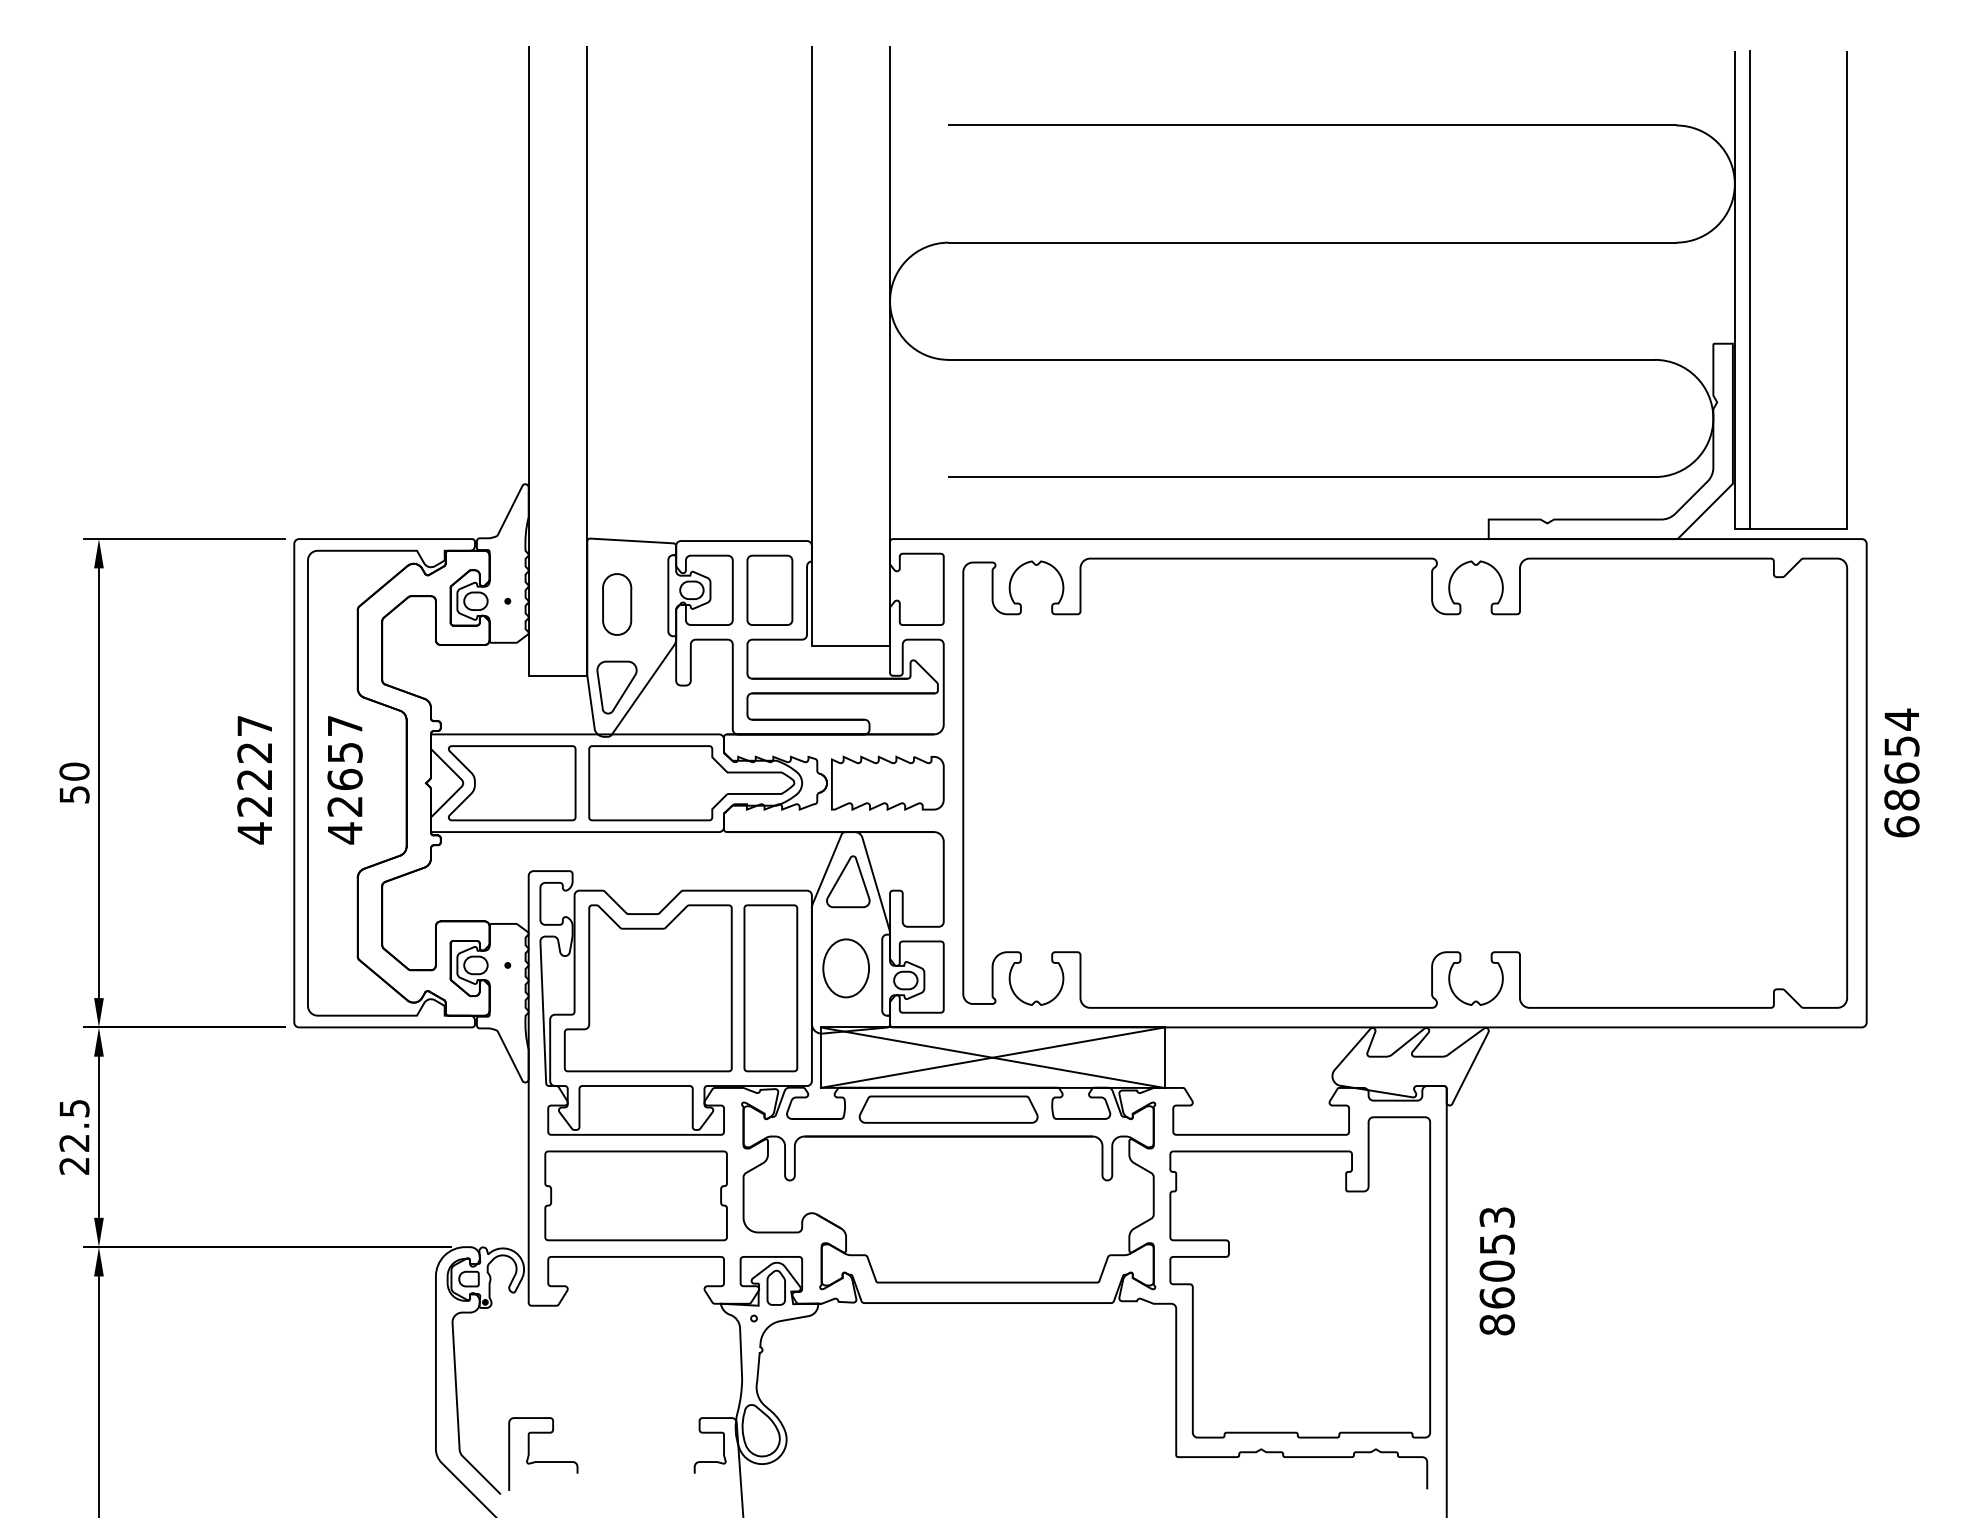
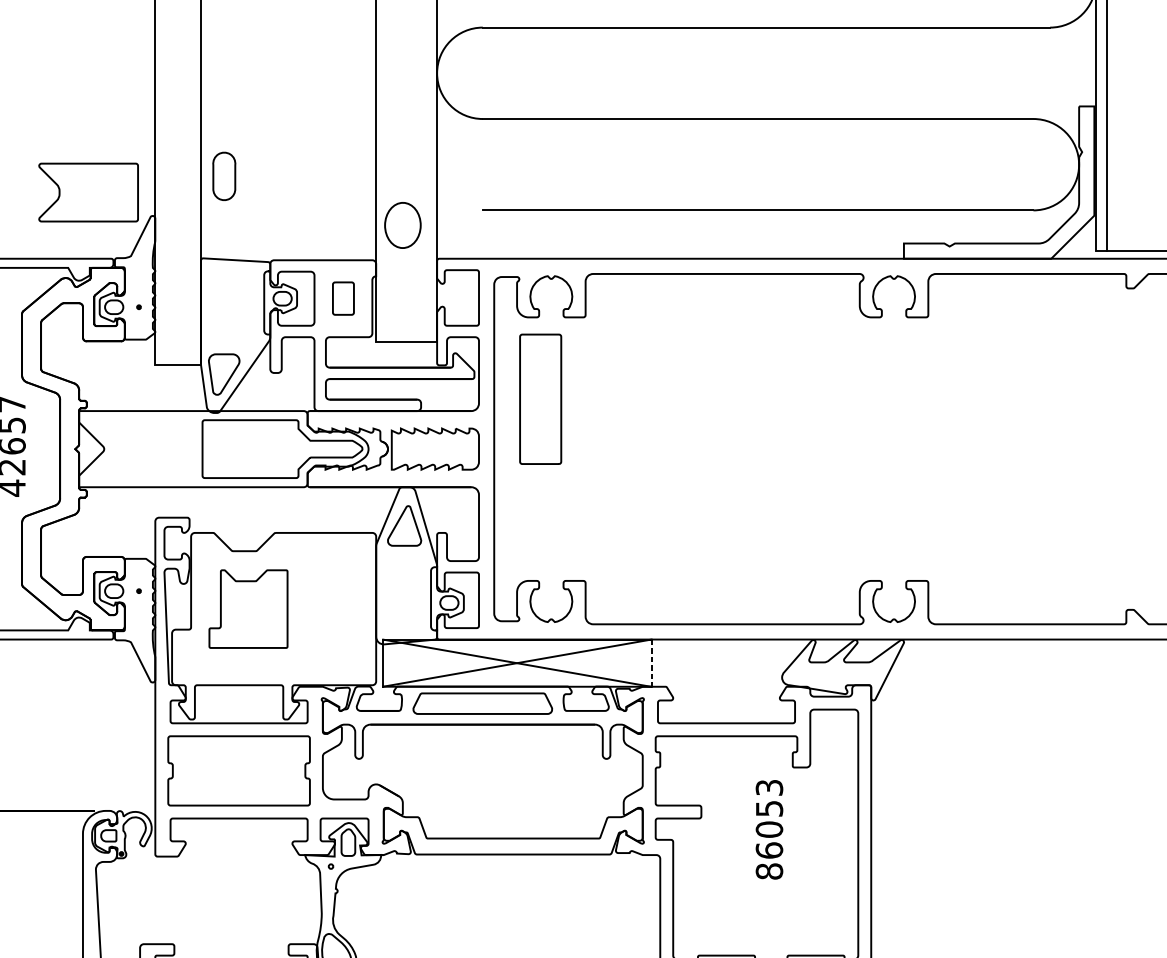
part: (769, 589) -> (343, 298), size x0.6
part: (617, 604) -> (224, 176), moved
part: (511, 783) -> (88, 192), moved
part: (845, 968) -> (402, 225), moved
part: (647, 988) -> (247, 609), size x0.6
part: (770, 988) -> (540, 399), moved
line: (1165, 1058) -> (651, 663), solid -> dashed
text: (1496, 1271) -> (768, 829), moved

